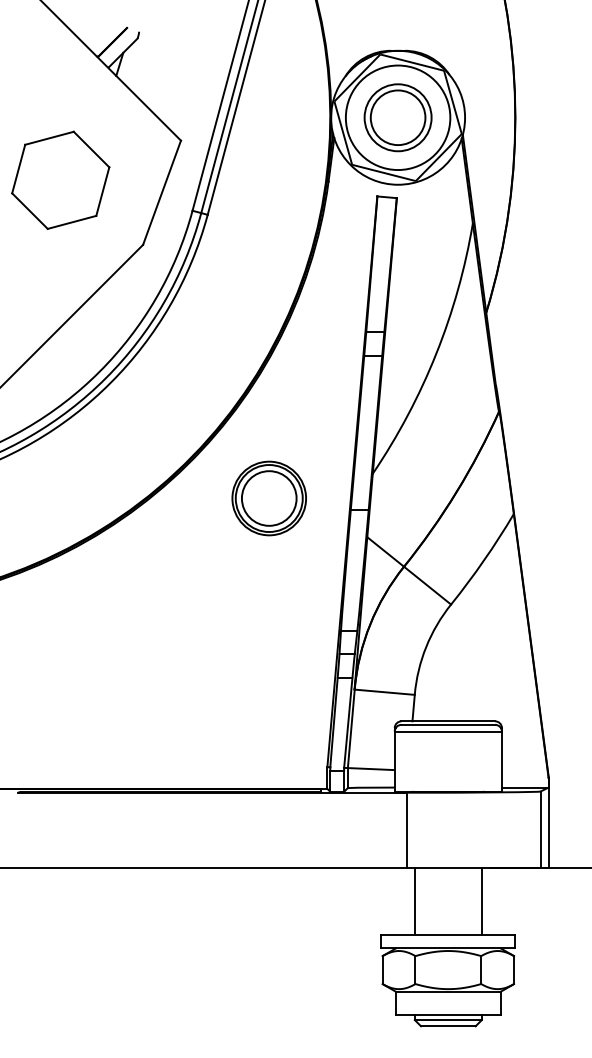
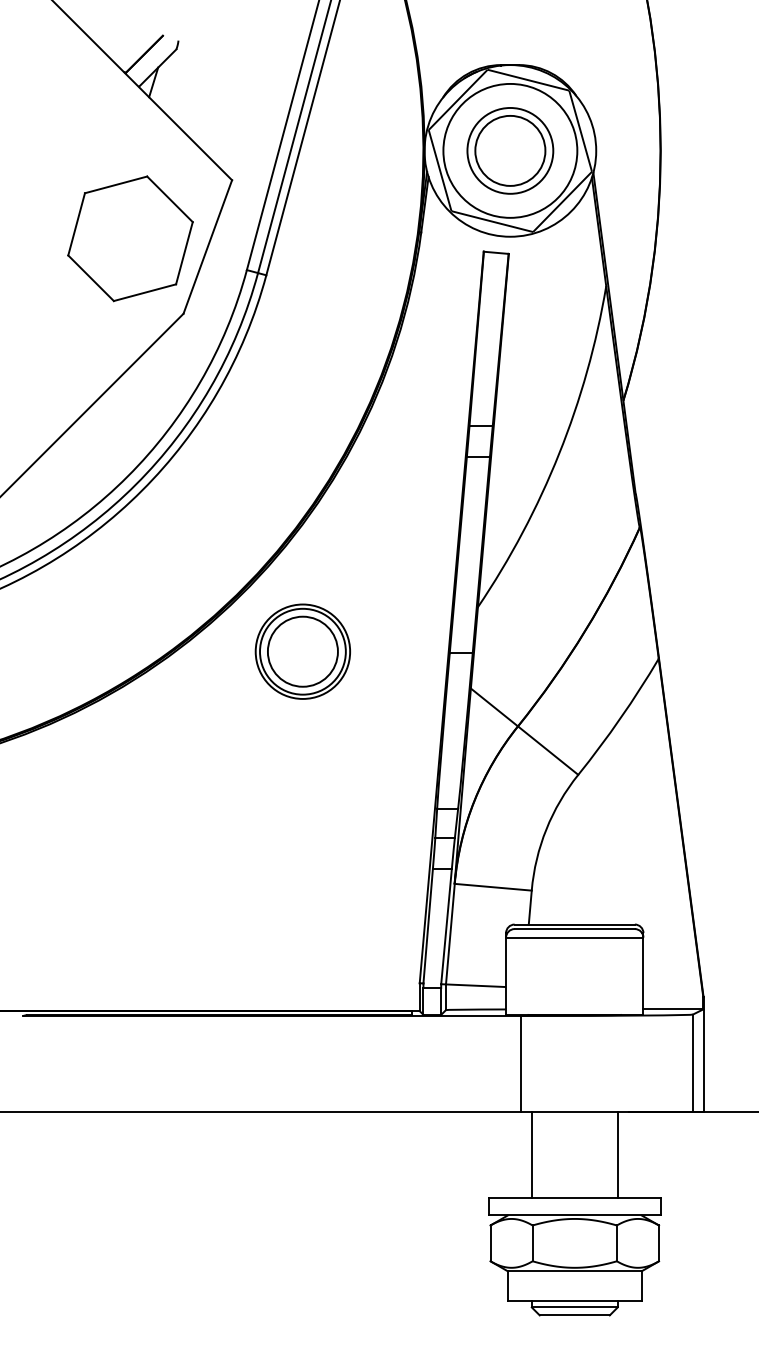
part: (60, 179) -> (130, 237), moved
part: (268, 498) -> (301, 651), moved

